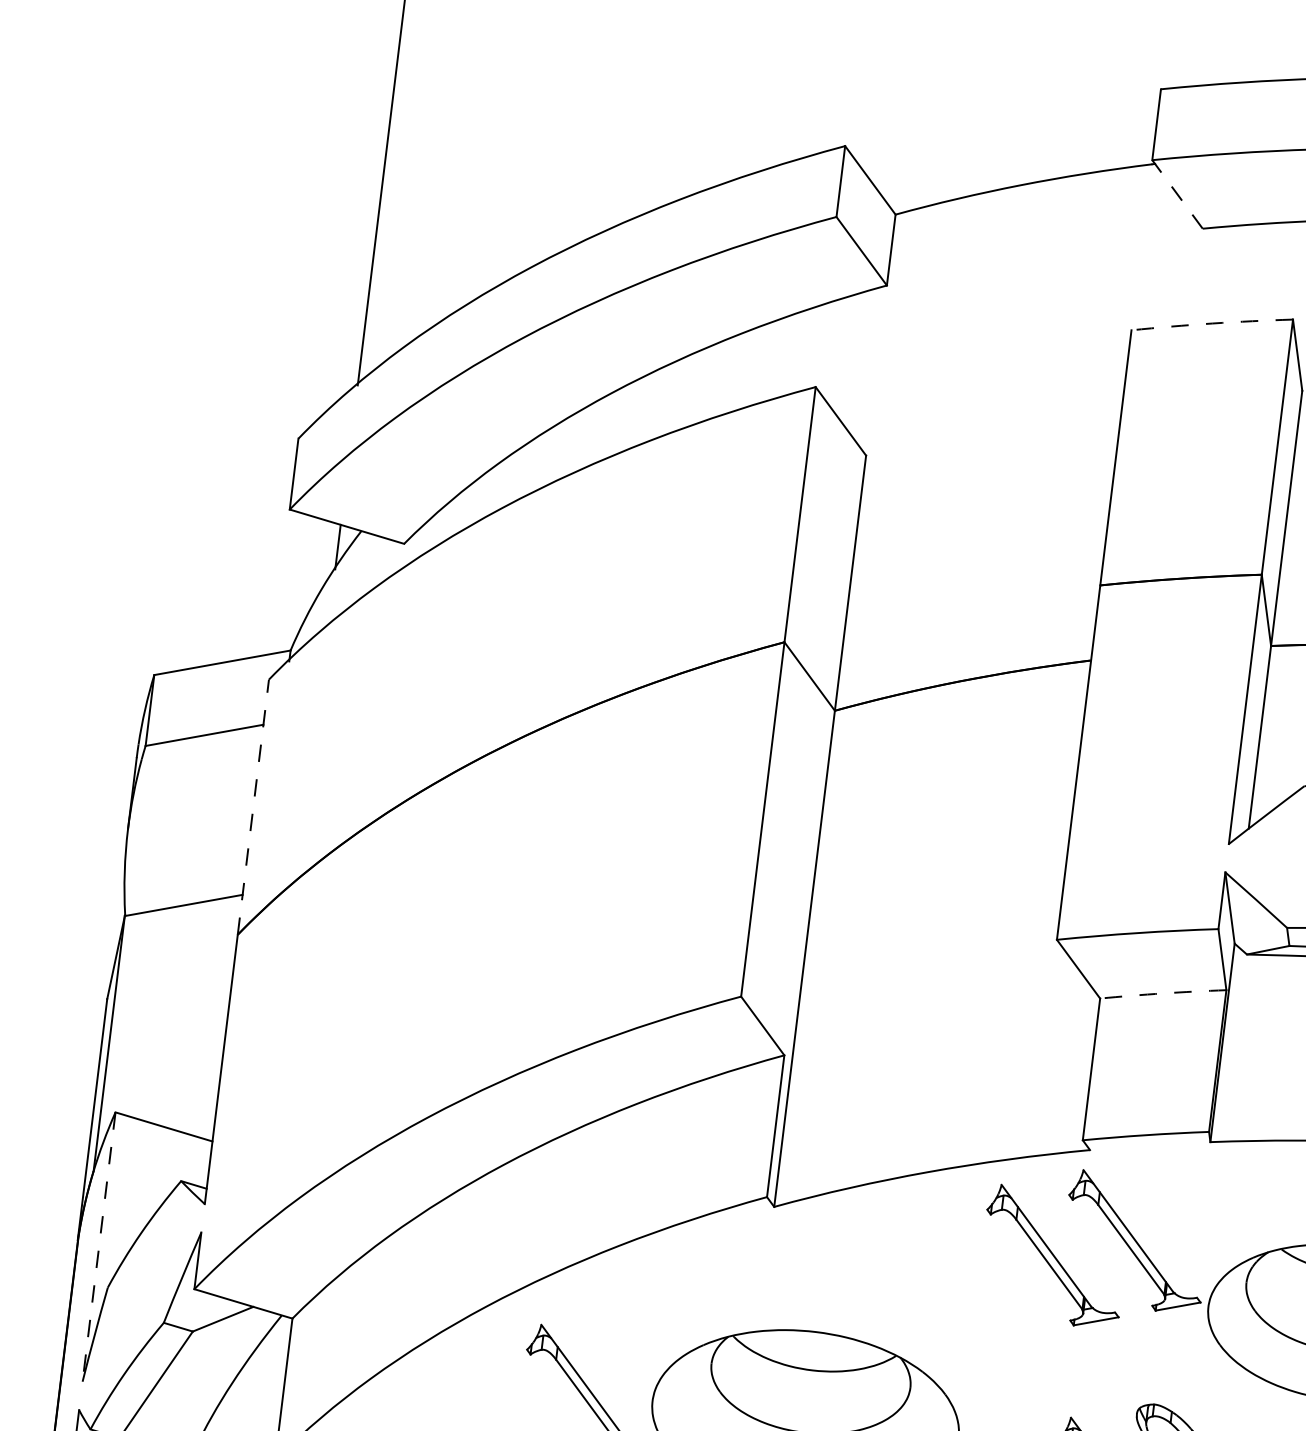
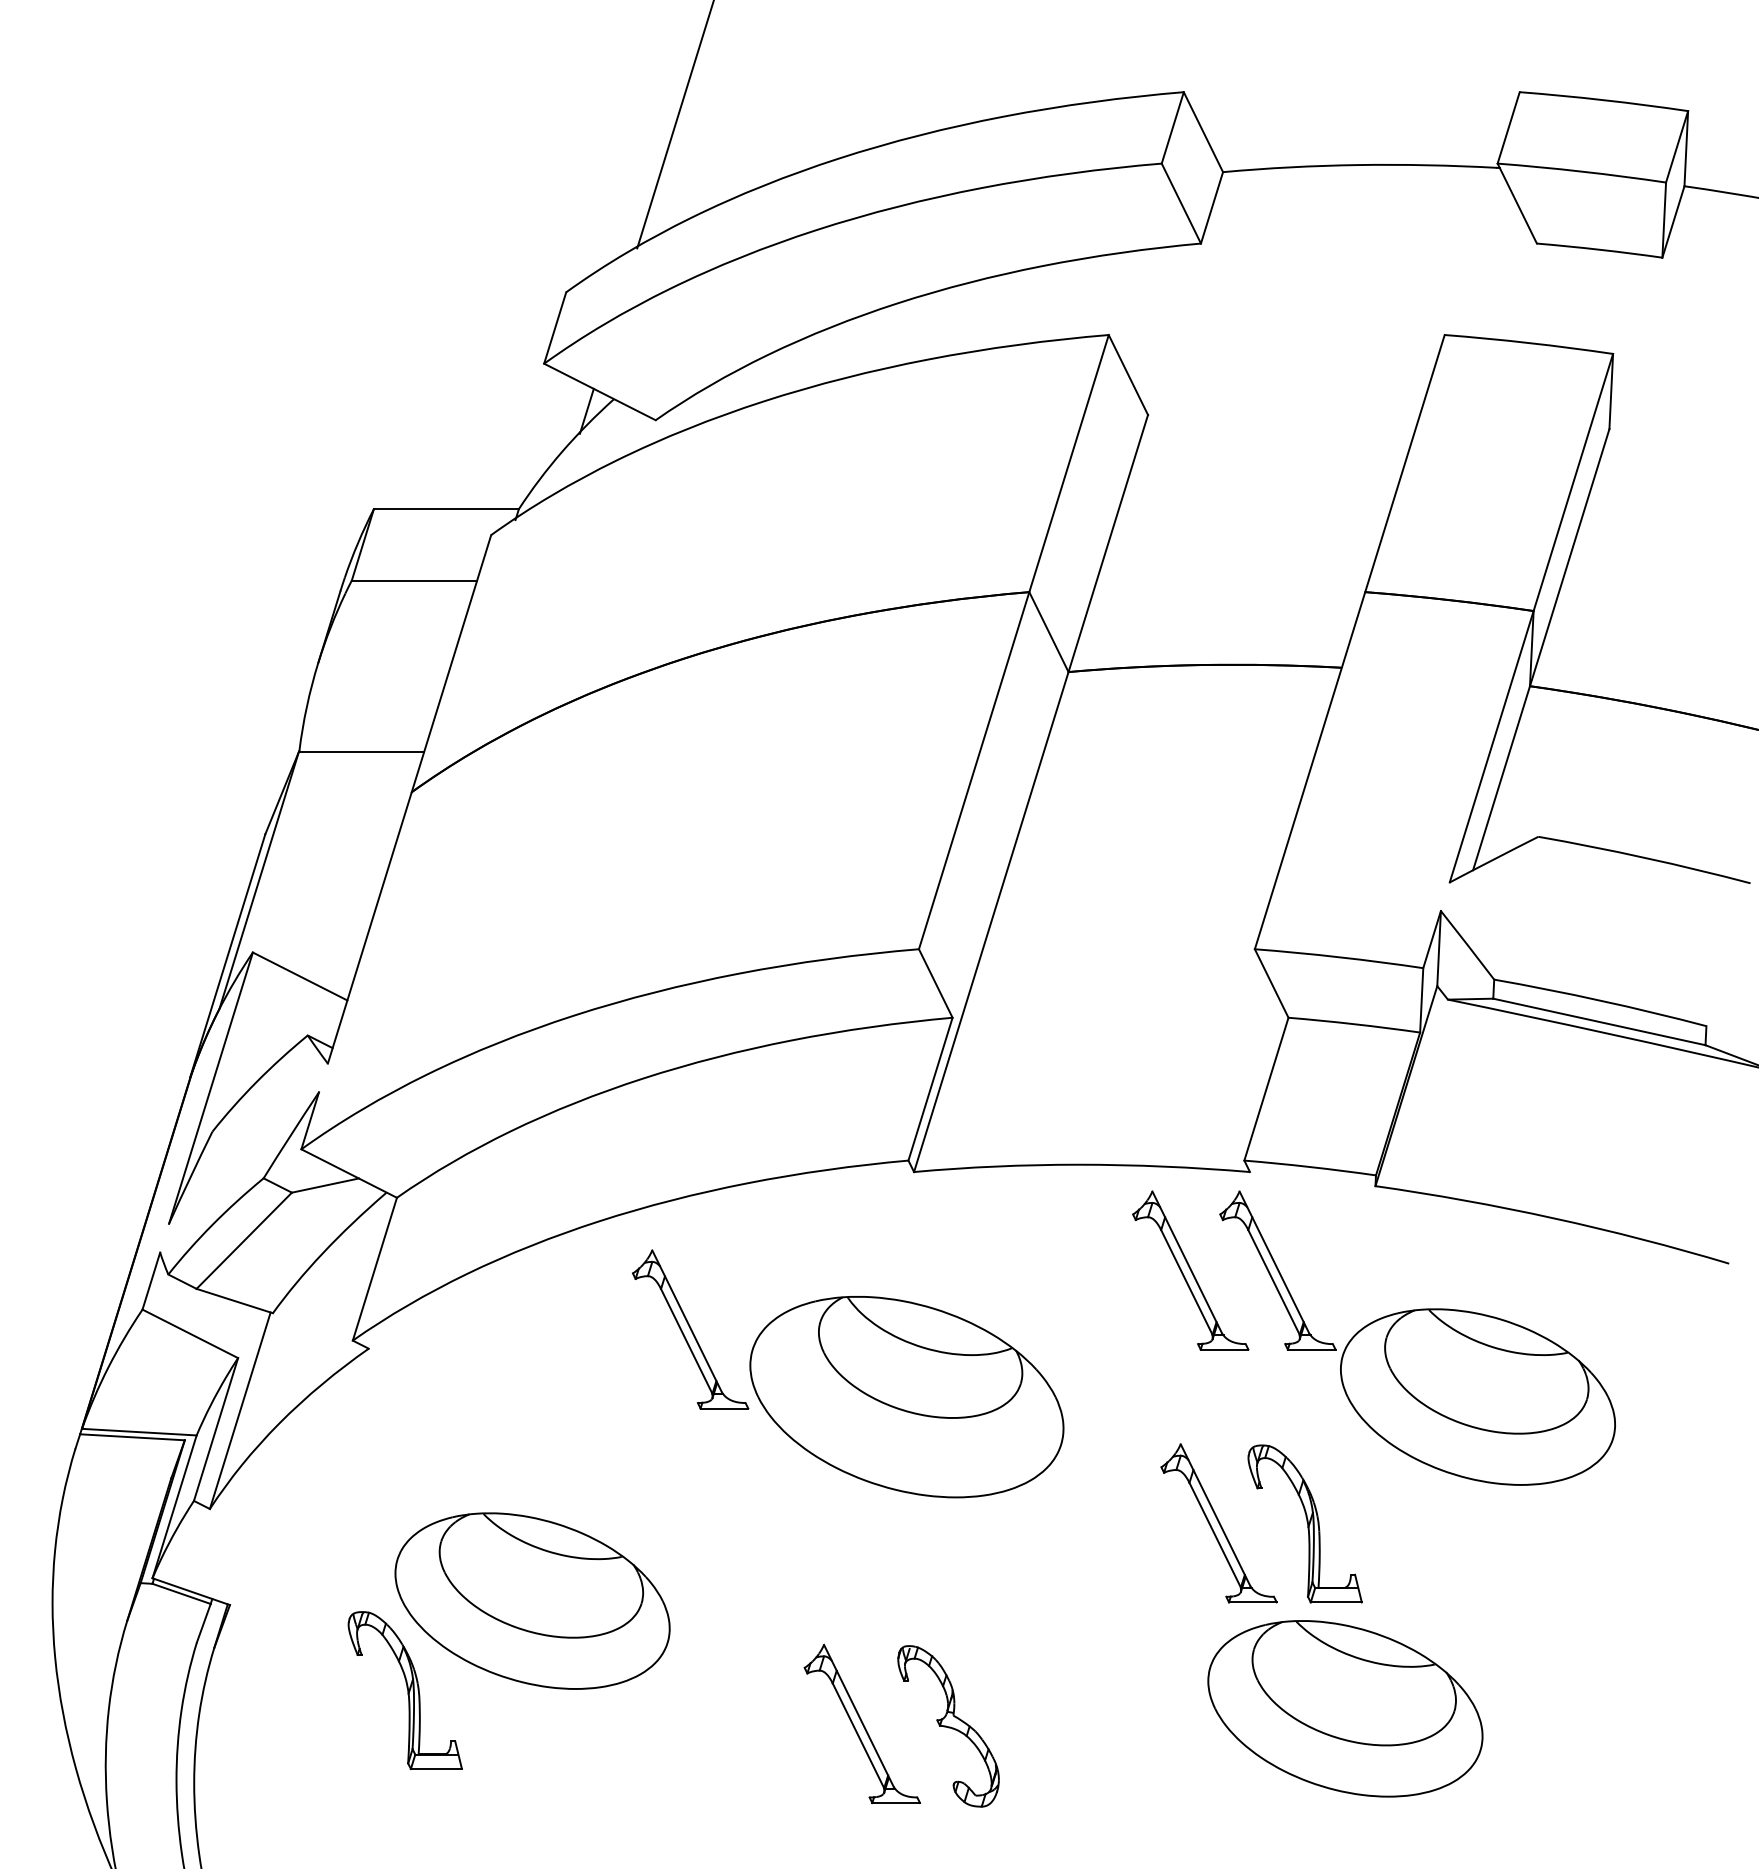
line: (1177, 194) -> (1517, 203), dashed -> solid
arc: (1212, 323) -> (1529, 343), dashed -> solid
line: (253, 807) -> (451, 663), dashed -> solid
arc: (1163, 993) -> (1354, 1024), dashed -> solid
line: (98, 1247) -> (210, 1088), dashed -> solid

